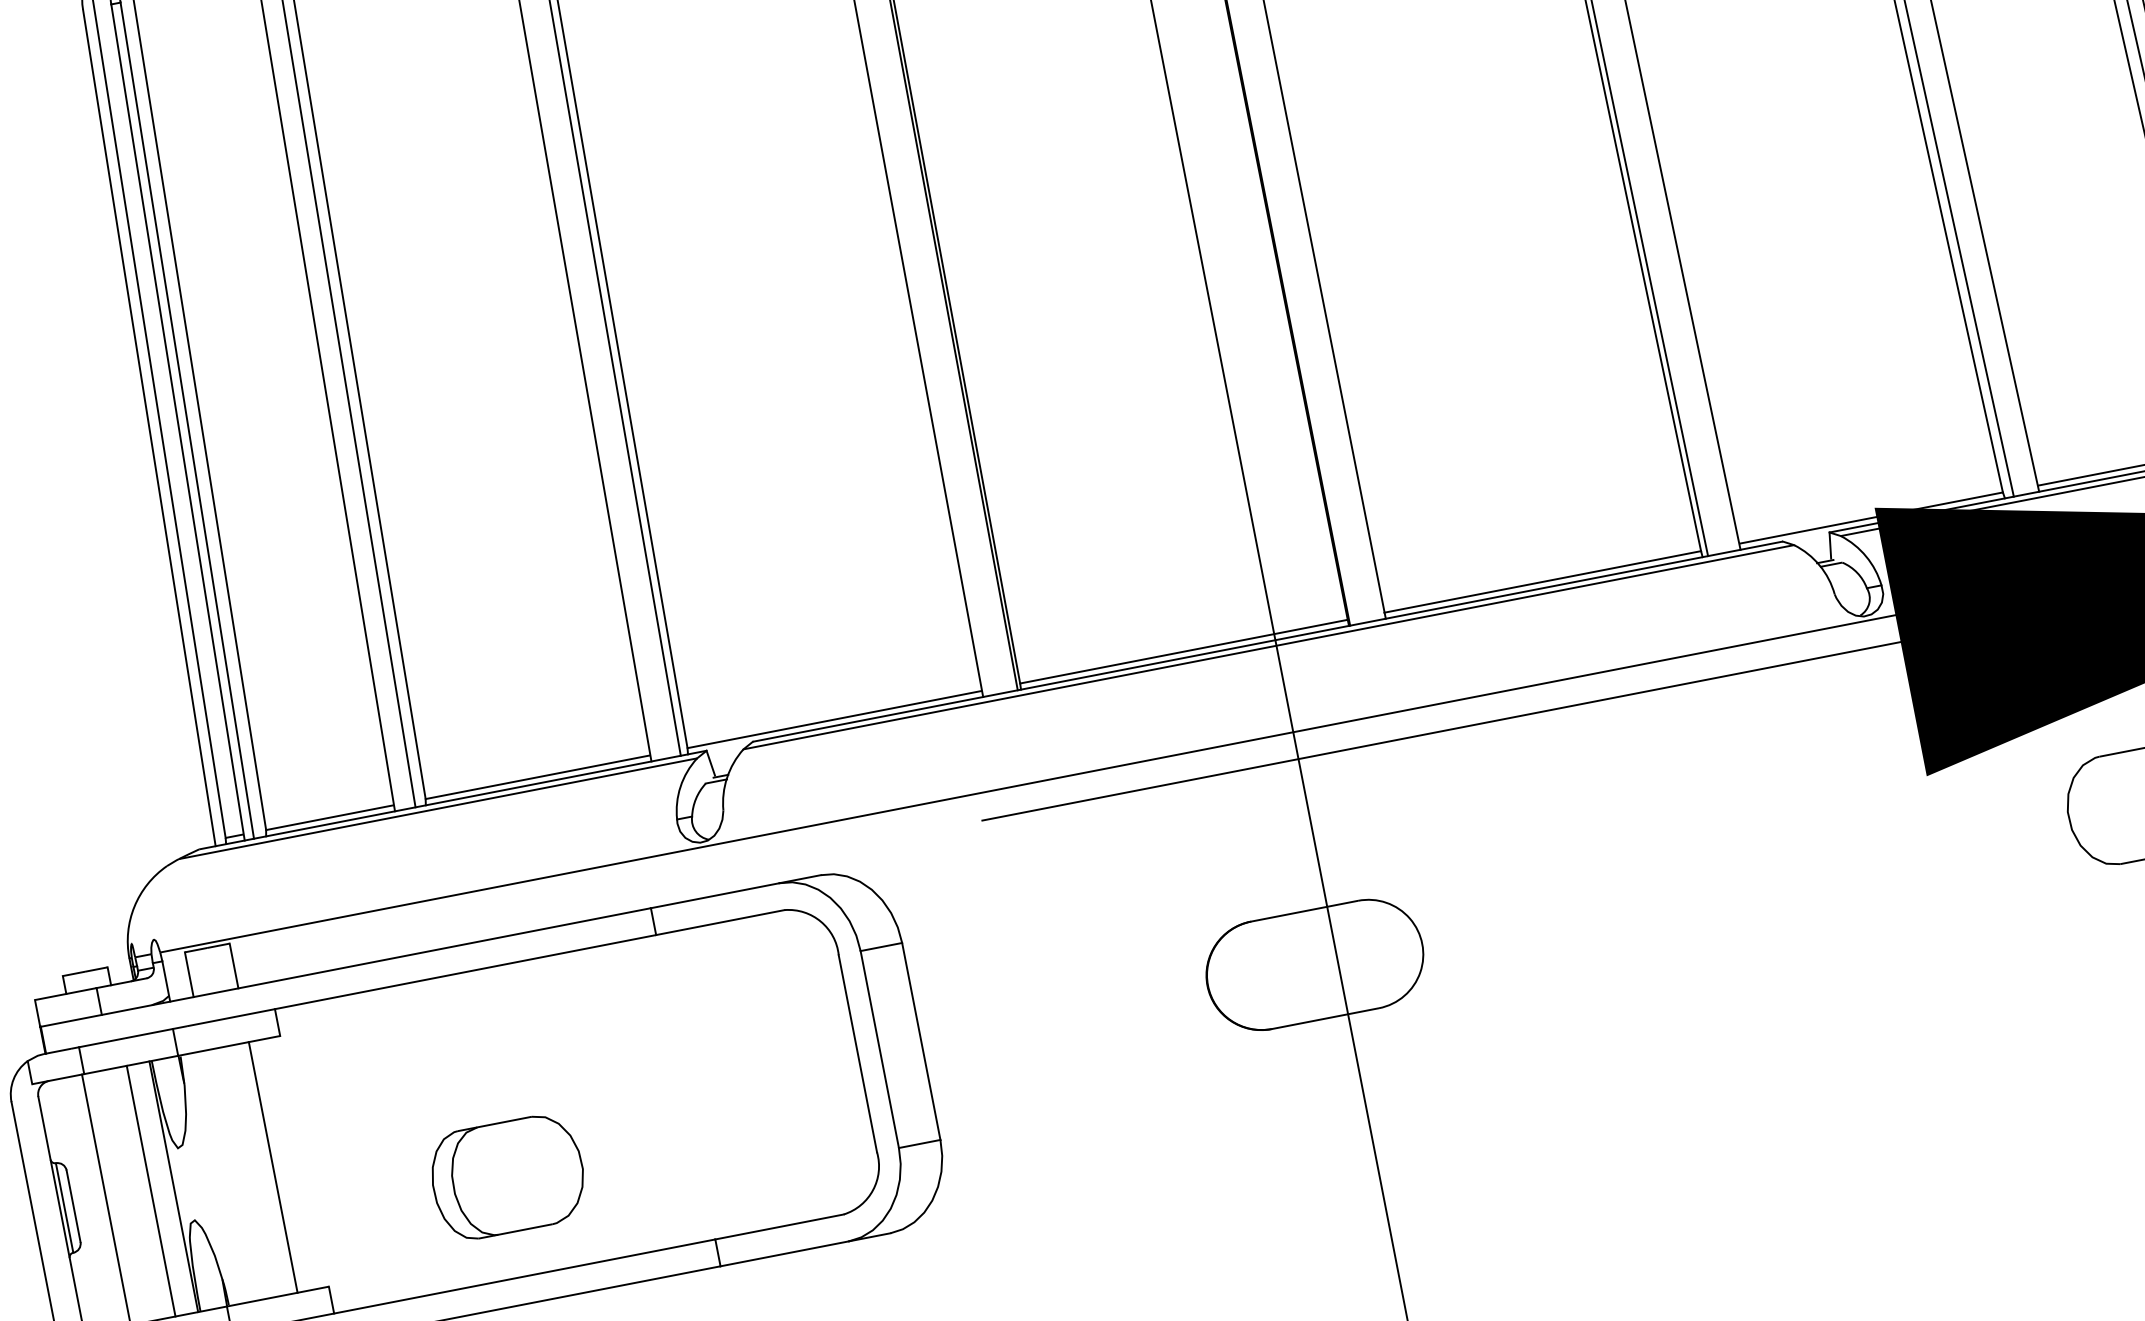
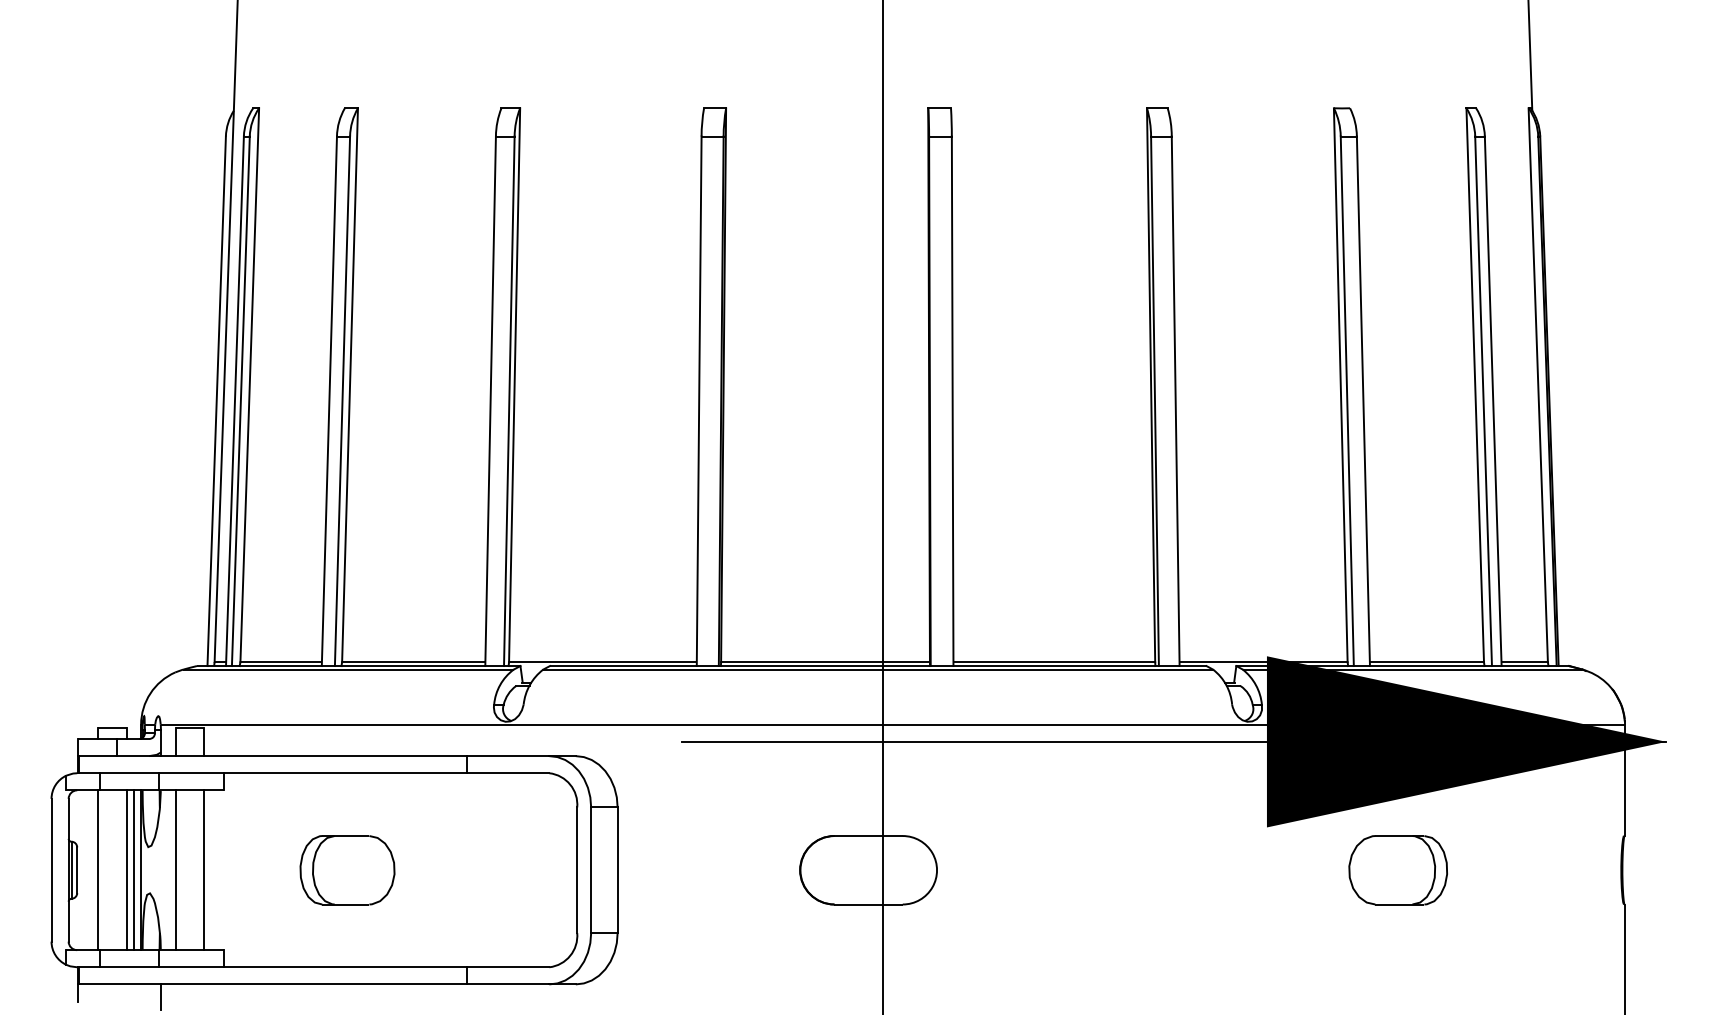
line: (227, 1176) -> (175, 870), added
part: (507, 1177) -> (347, 870), moved
line: (163, 1189) -> (134, 870), added

